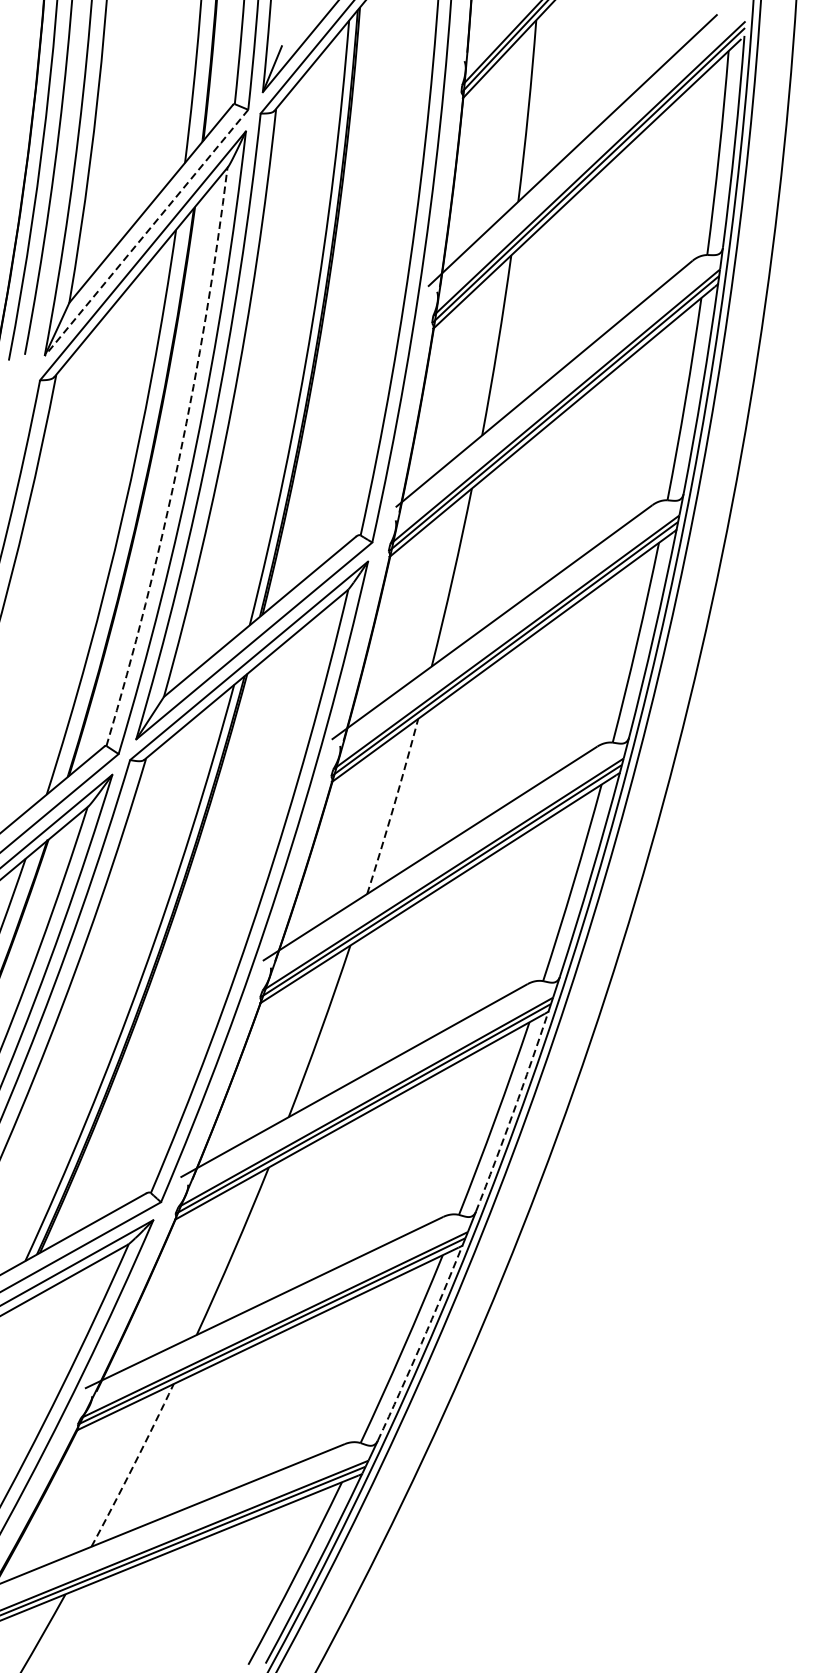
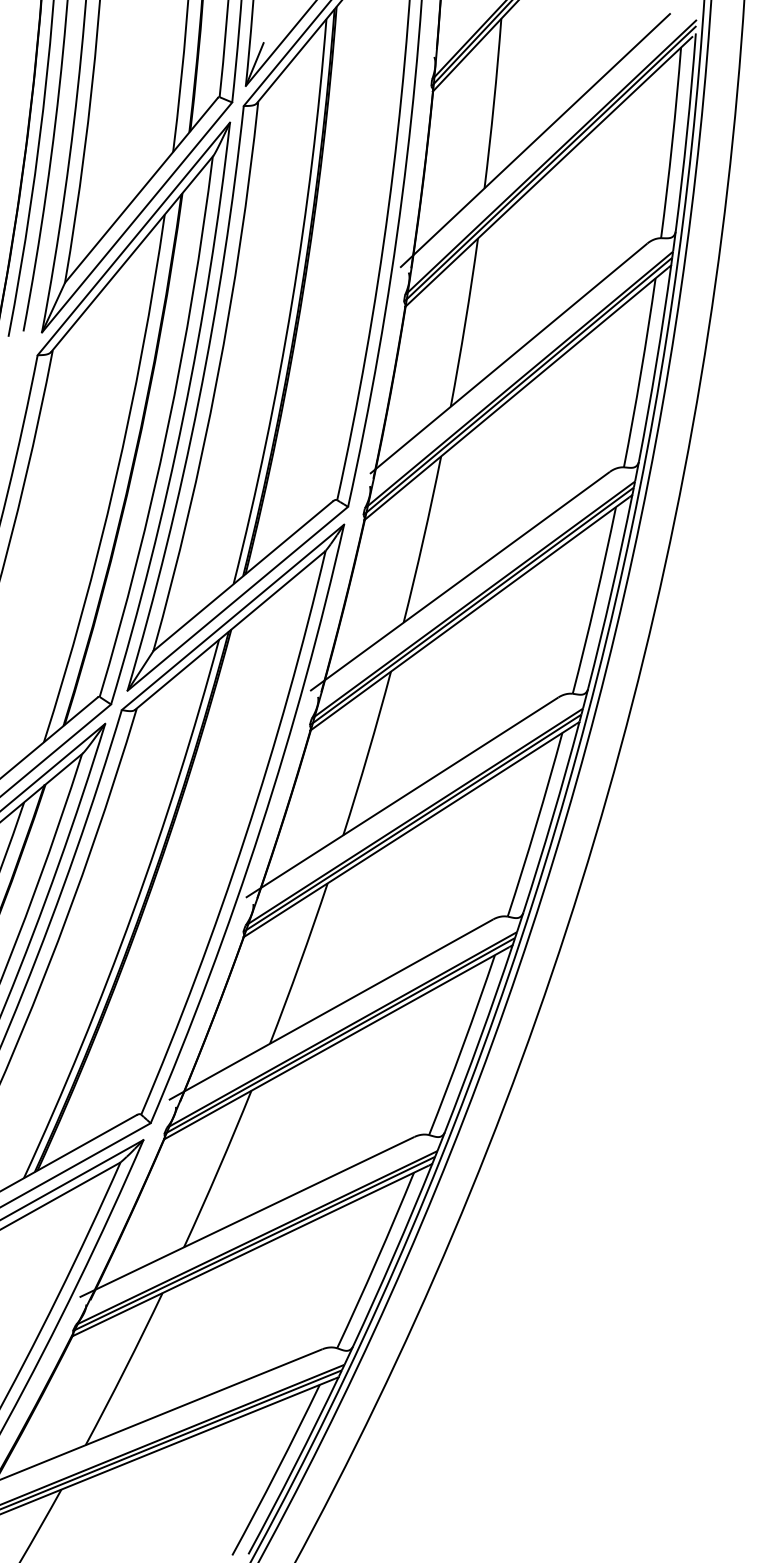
line: (145, 232) -> (136, 217), dashed -> solid
arc: (179, 459) -> (167, 429), dashed -> solid
arc: (394, 806) -> (368, 753), dashed -> solid
arc: (513, 1111) -> (480, 1038), dashed -> solid
arc: (421, 1343) -> (394, 1255), dashed -> solid
arc: (134, 1465) -> (125, 1369), dashed -> solid

